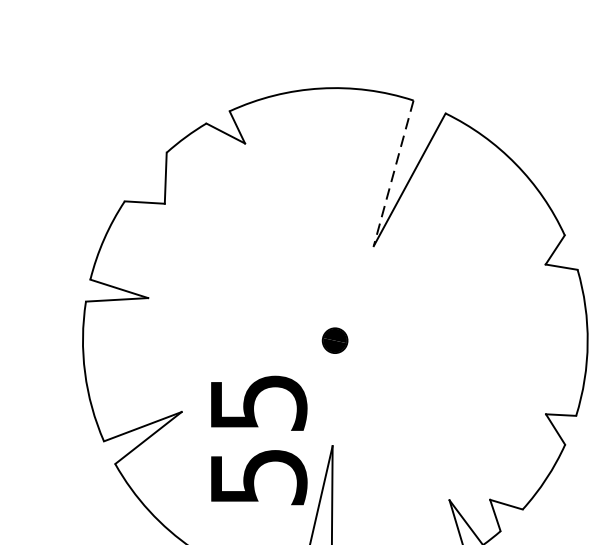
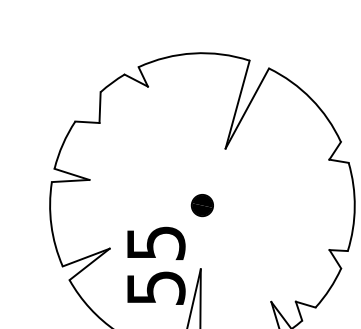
line: (393, 173) -> (237, 104), dashed -> solid
part: (333, 340) -> (201, 205), size x1.43

